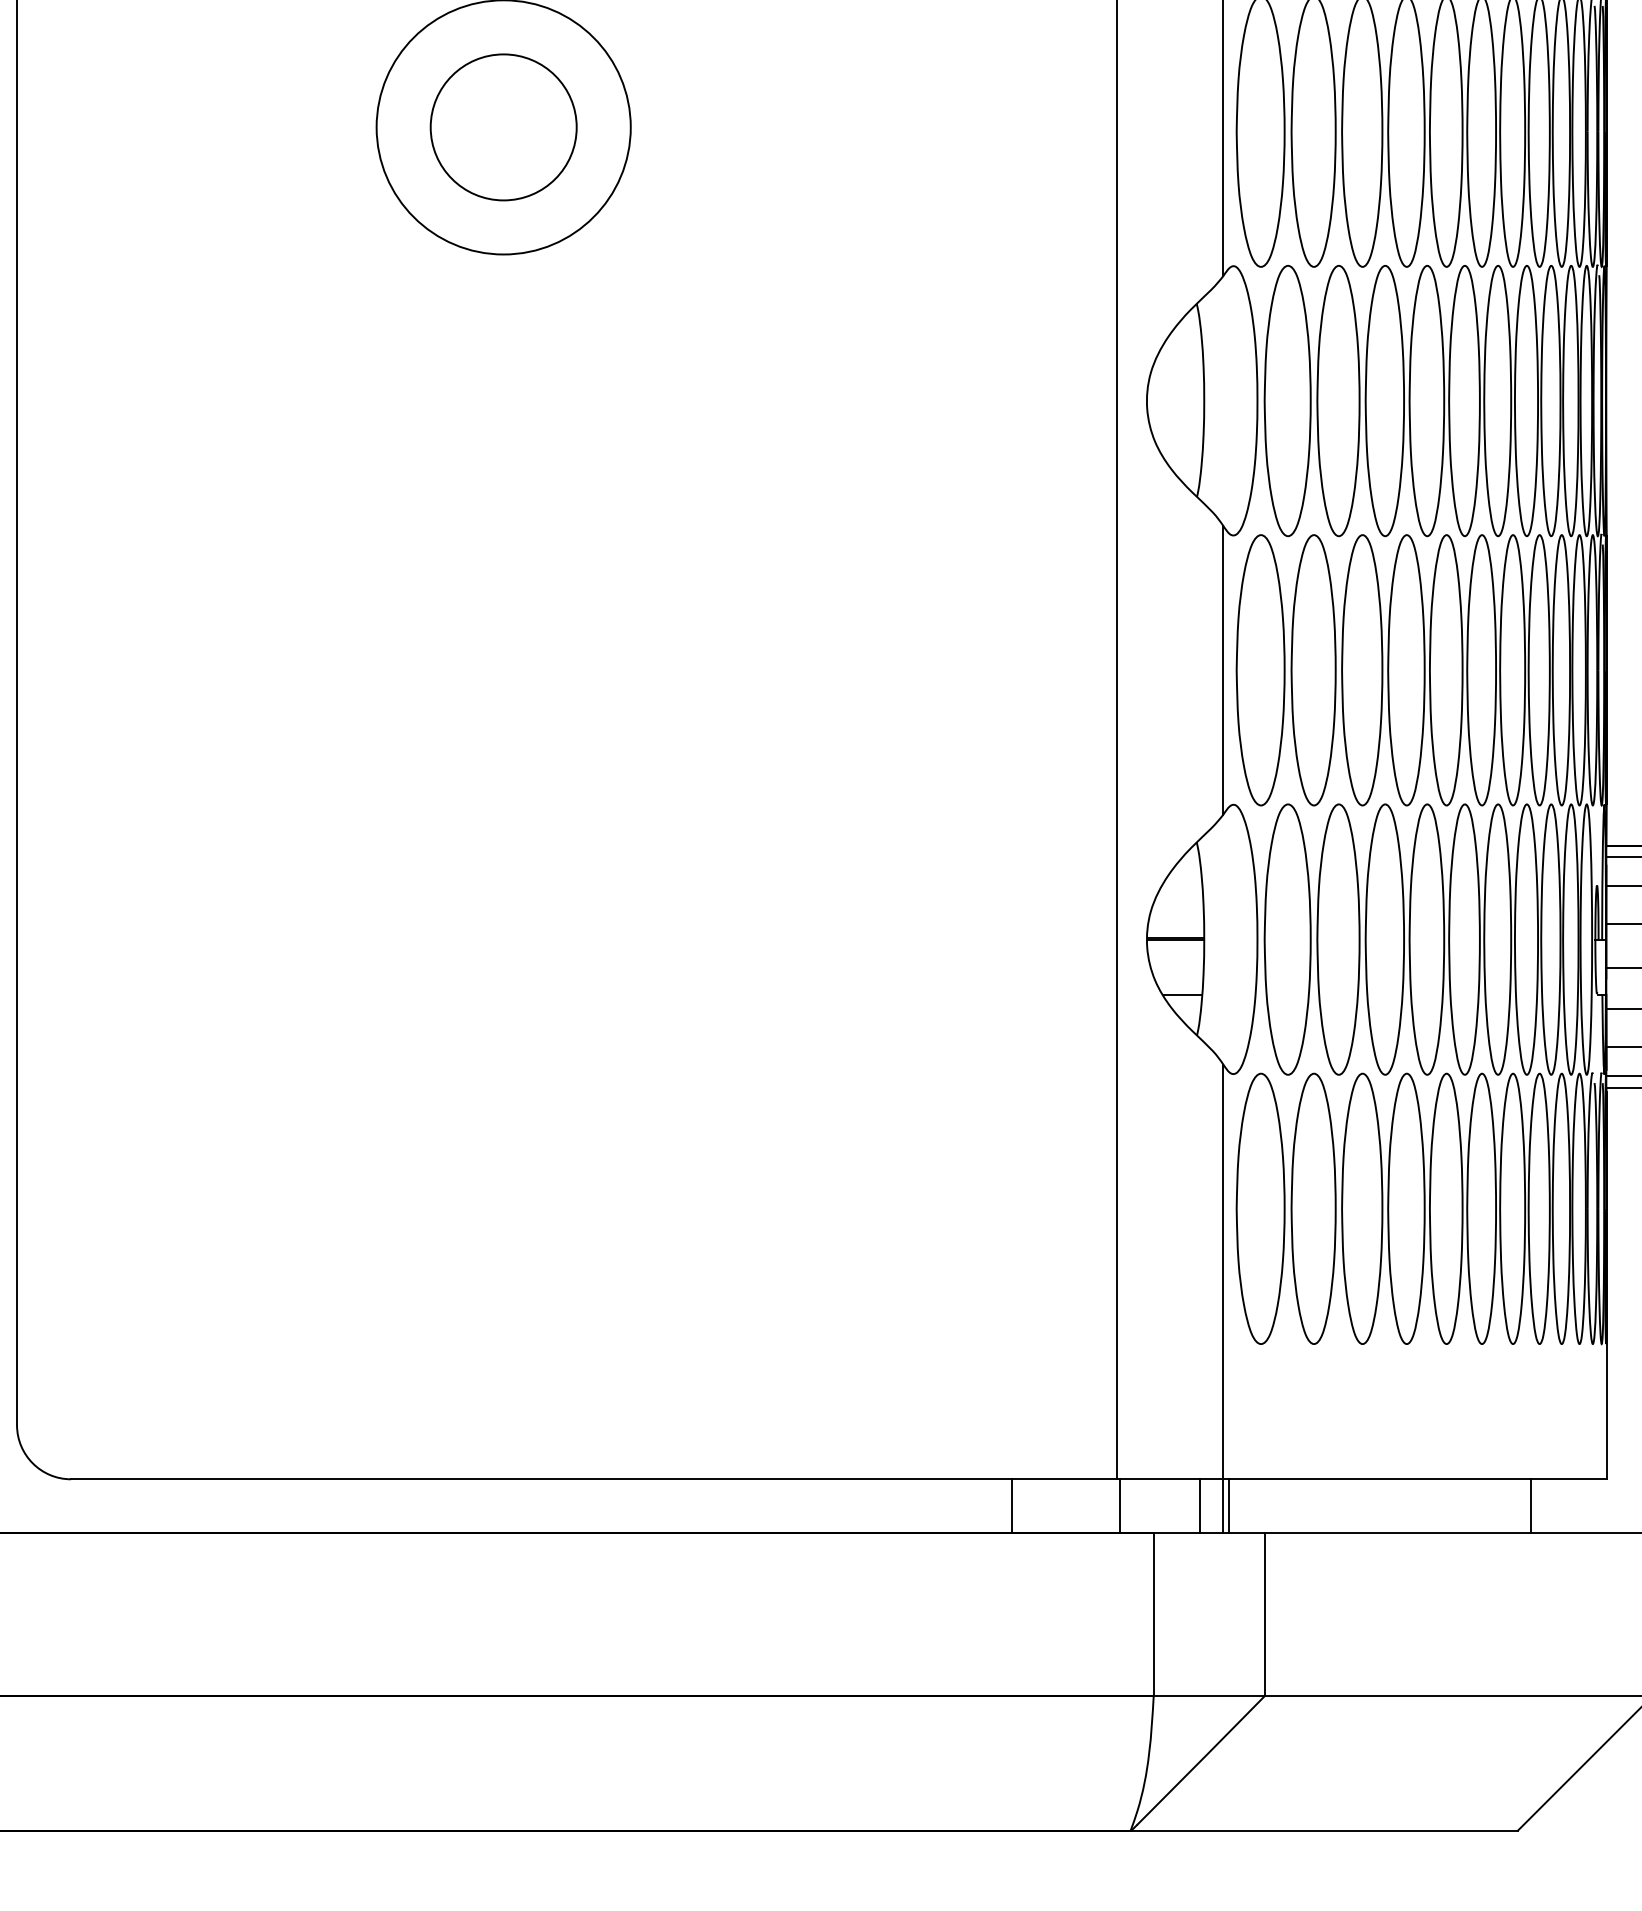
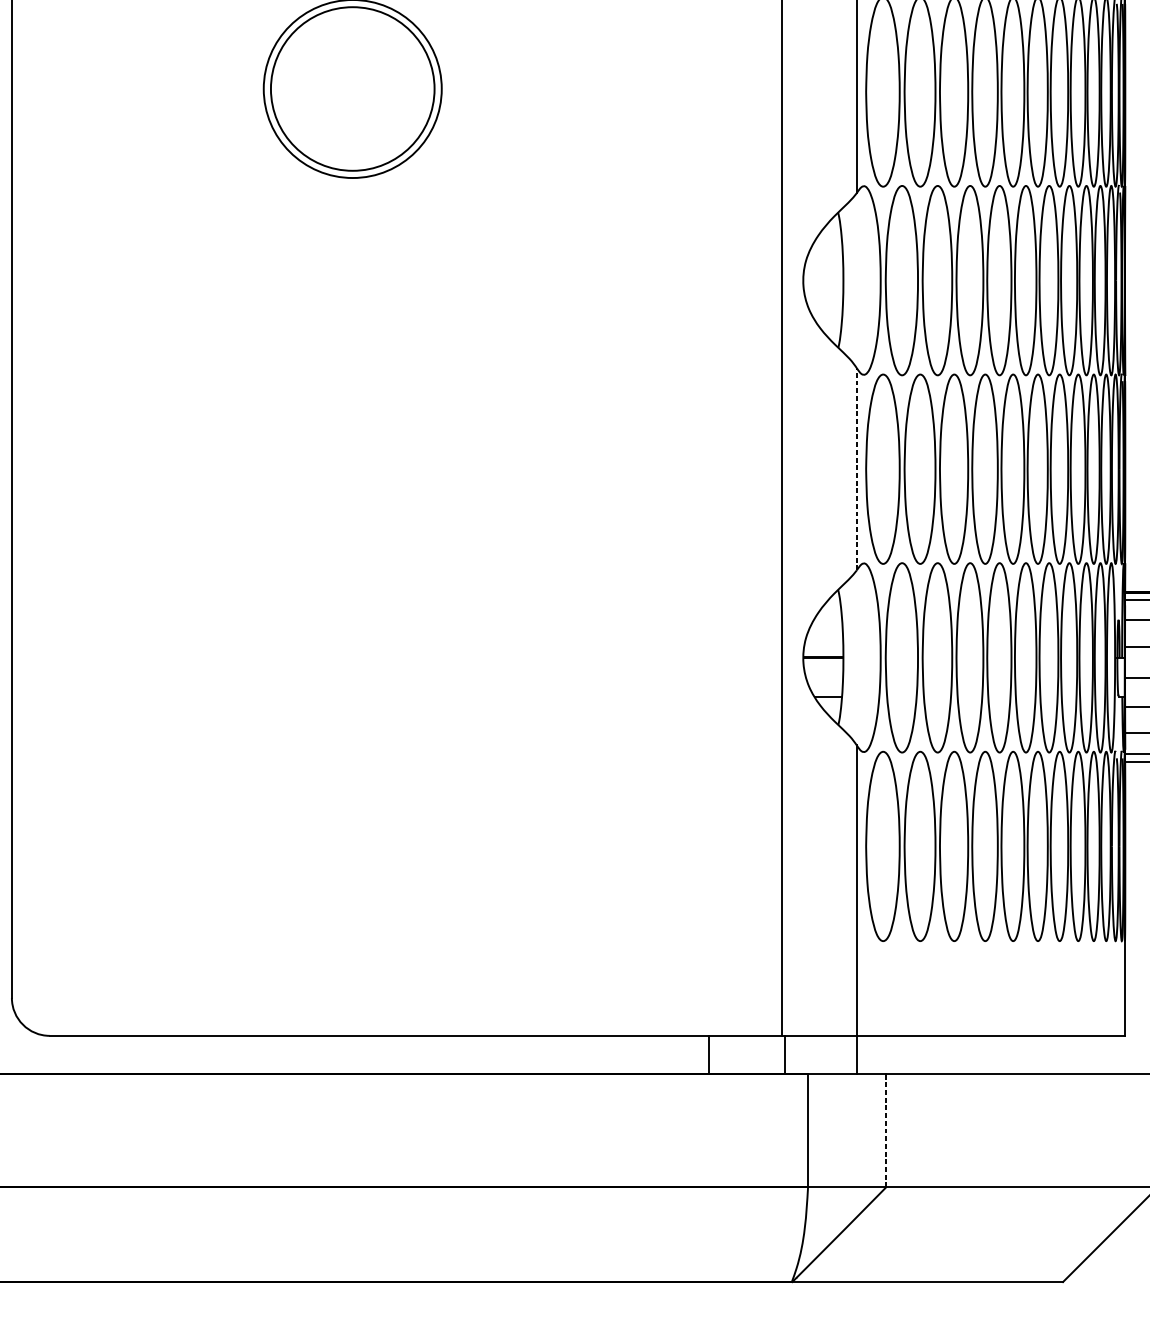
circle: (503, 127) -> (352, 89), size x1.6
line: (1223, 669) -> (856, 468), solid -> dashed
line: (1200, 1506) -> (840, 1054), removed
line: (1228, 1506) -> (860, 1054), removed
line: (1531, 1506) -> (1072, 1054), removed
line: (1265, 1613) -> (886, 1129), solid -> dashed

